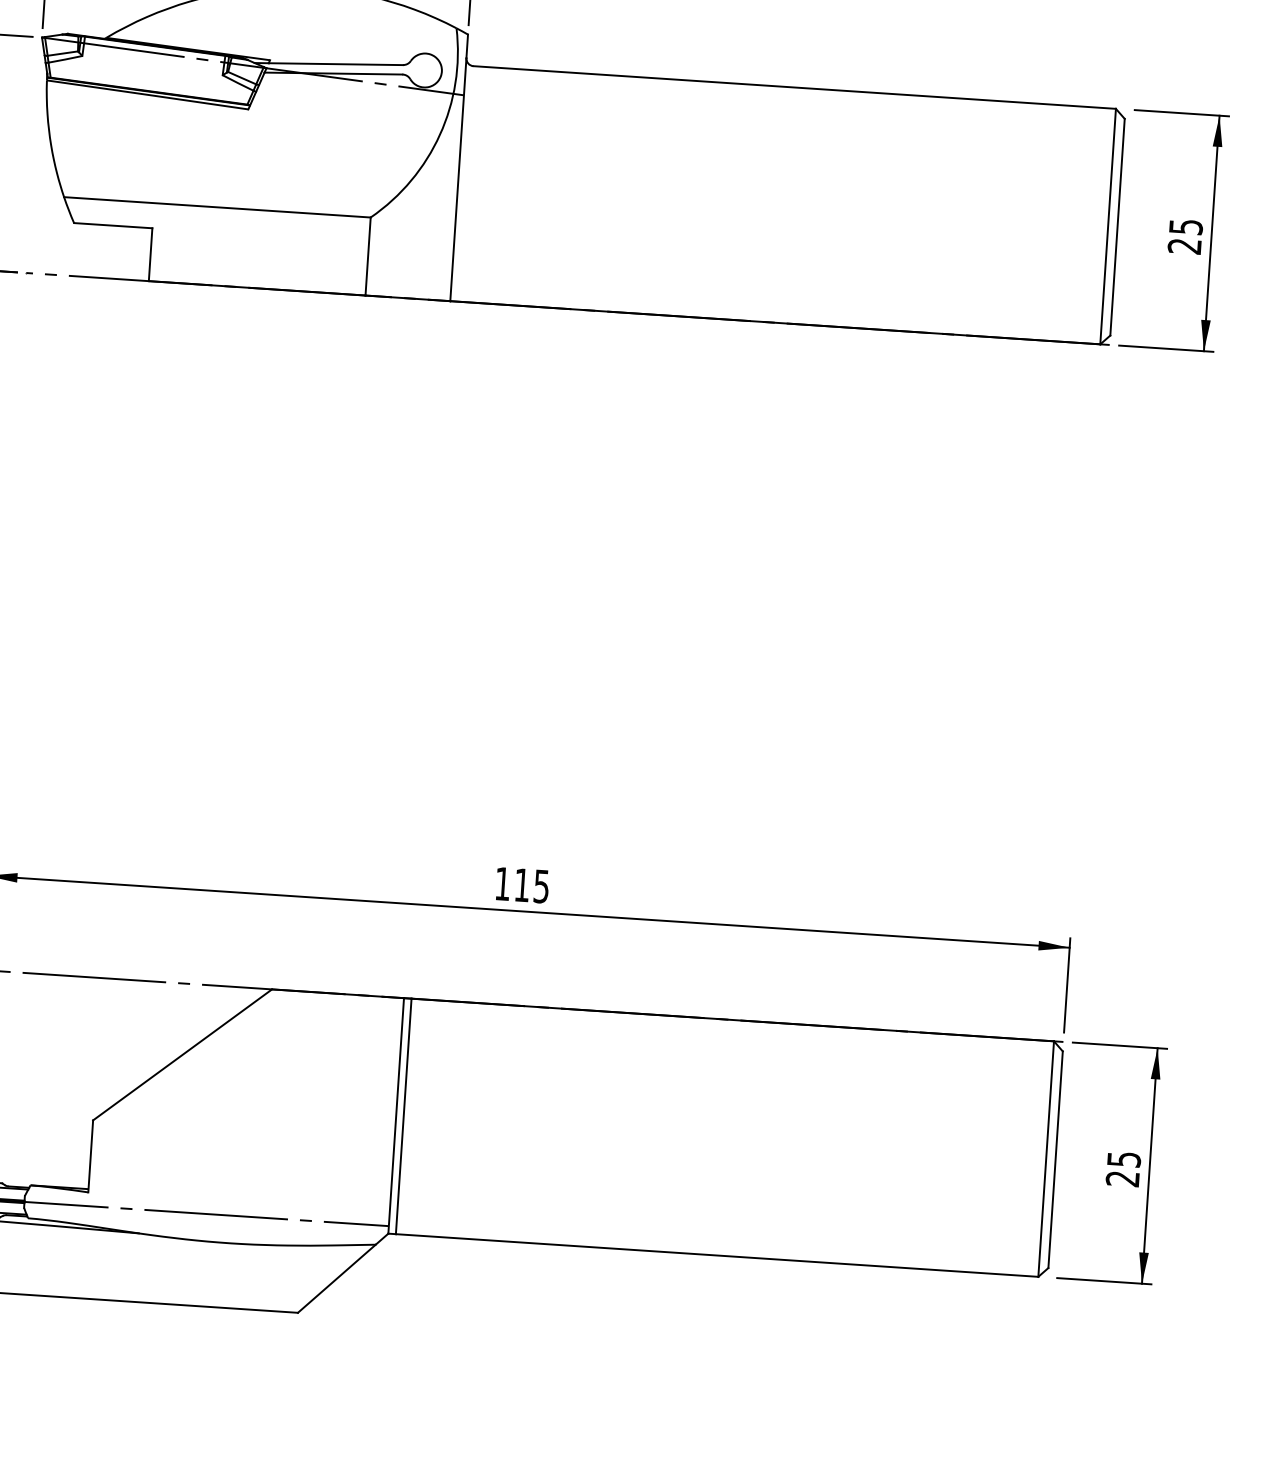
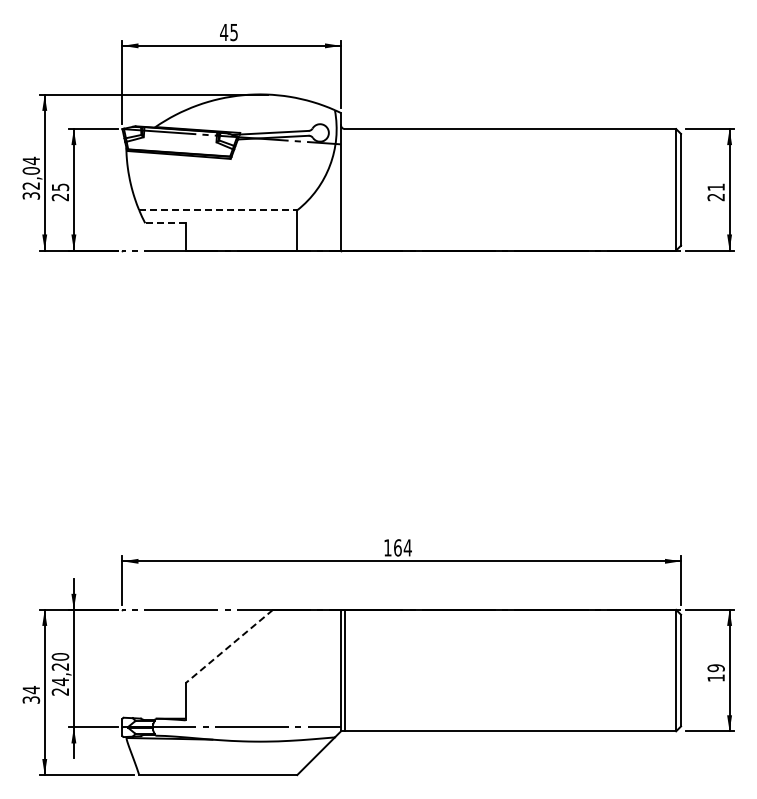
line: (217, 207) -> (218, 210), solid -> dashed
line: (111, 226) -> (164, 223), solid -> dashed
text: (1184, 227) -> (715, 187), 25 -> 21
text: (531, 885) -> (402, 547), 115 -> 164
line: (181, 1054) -> (228, 646), solid -> dashed
text: (1122, 1167) -> (715, 672), 25 -> 19

